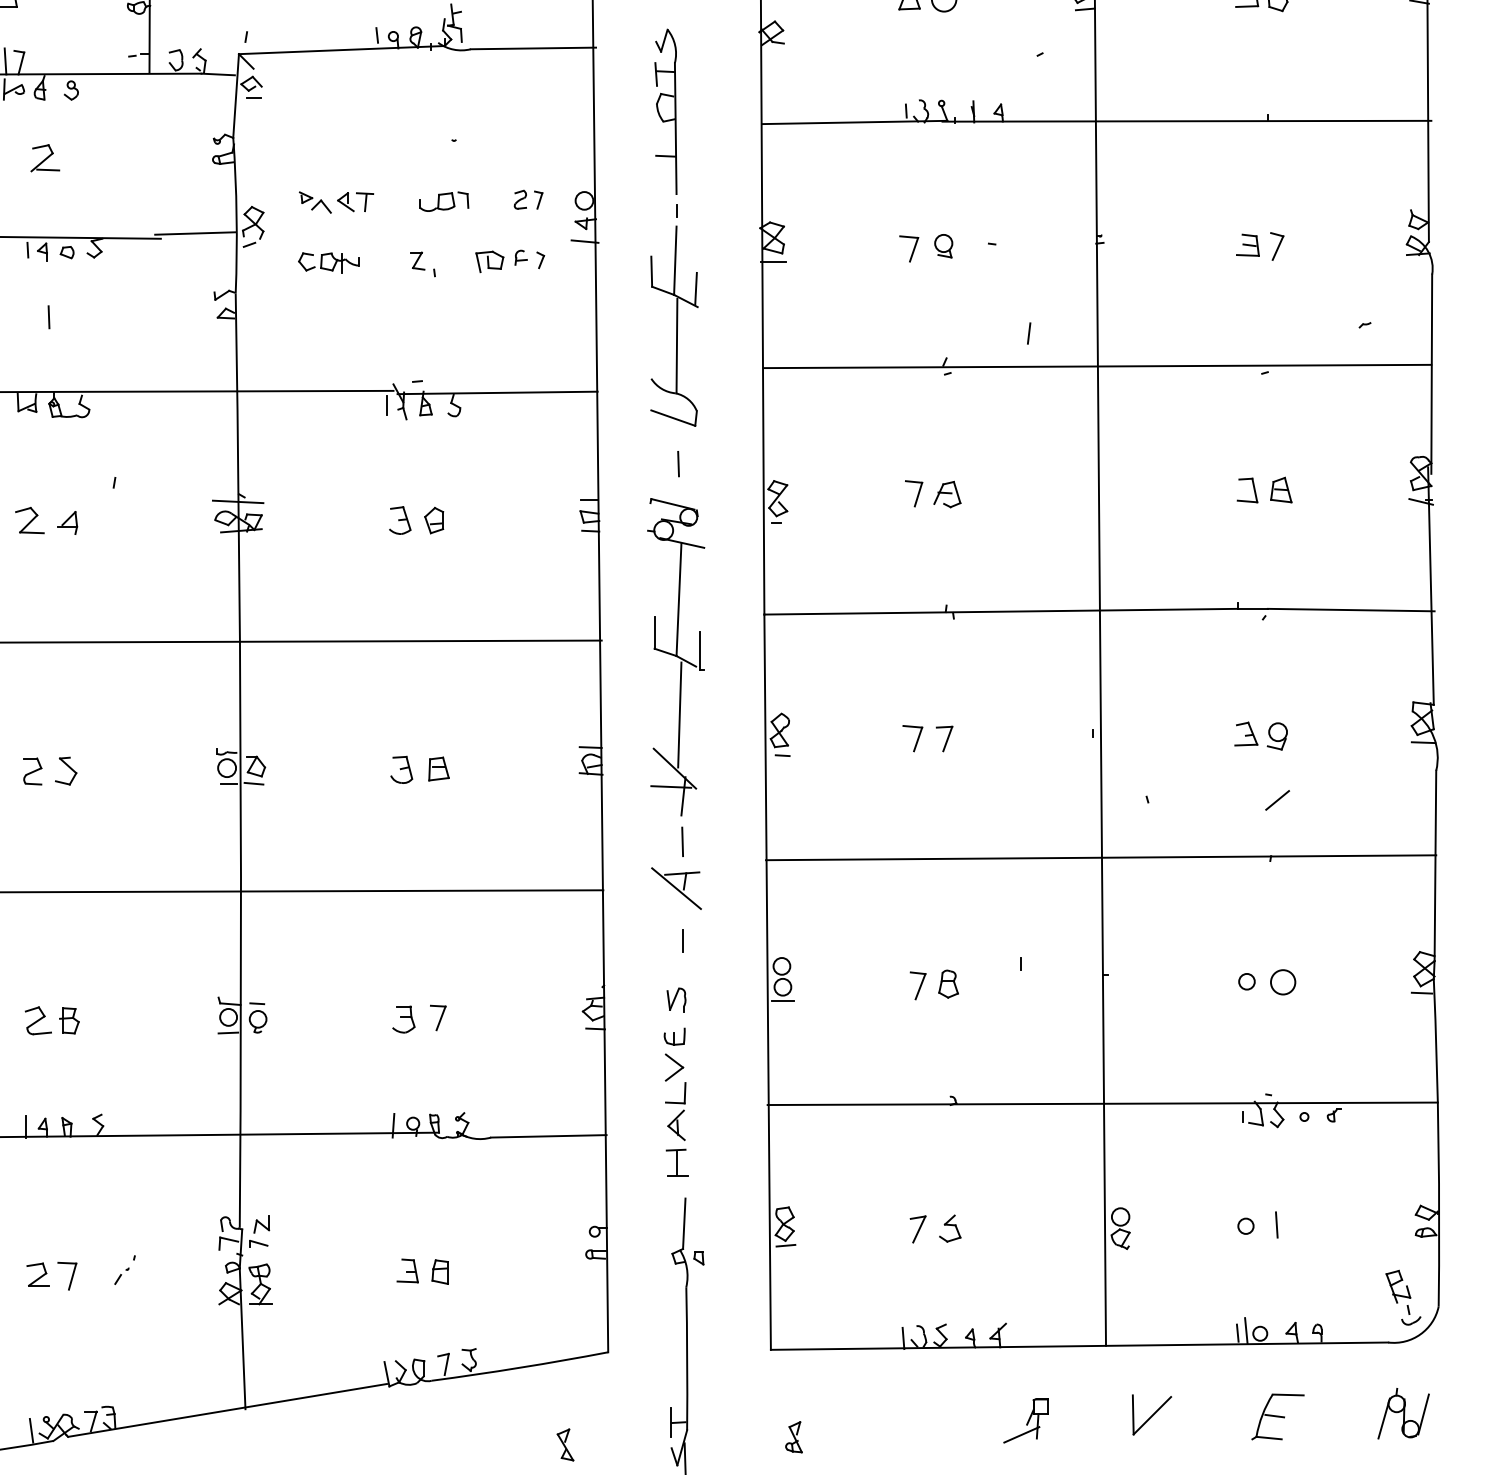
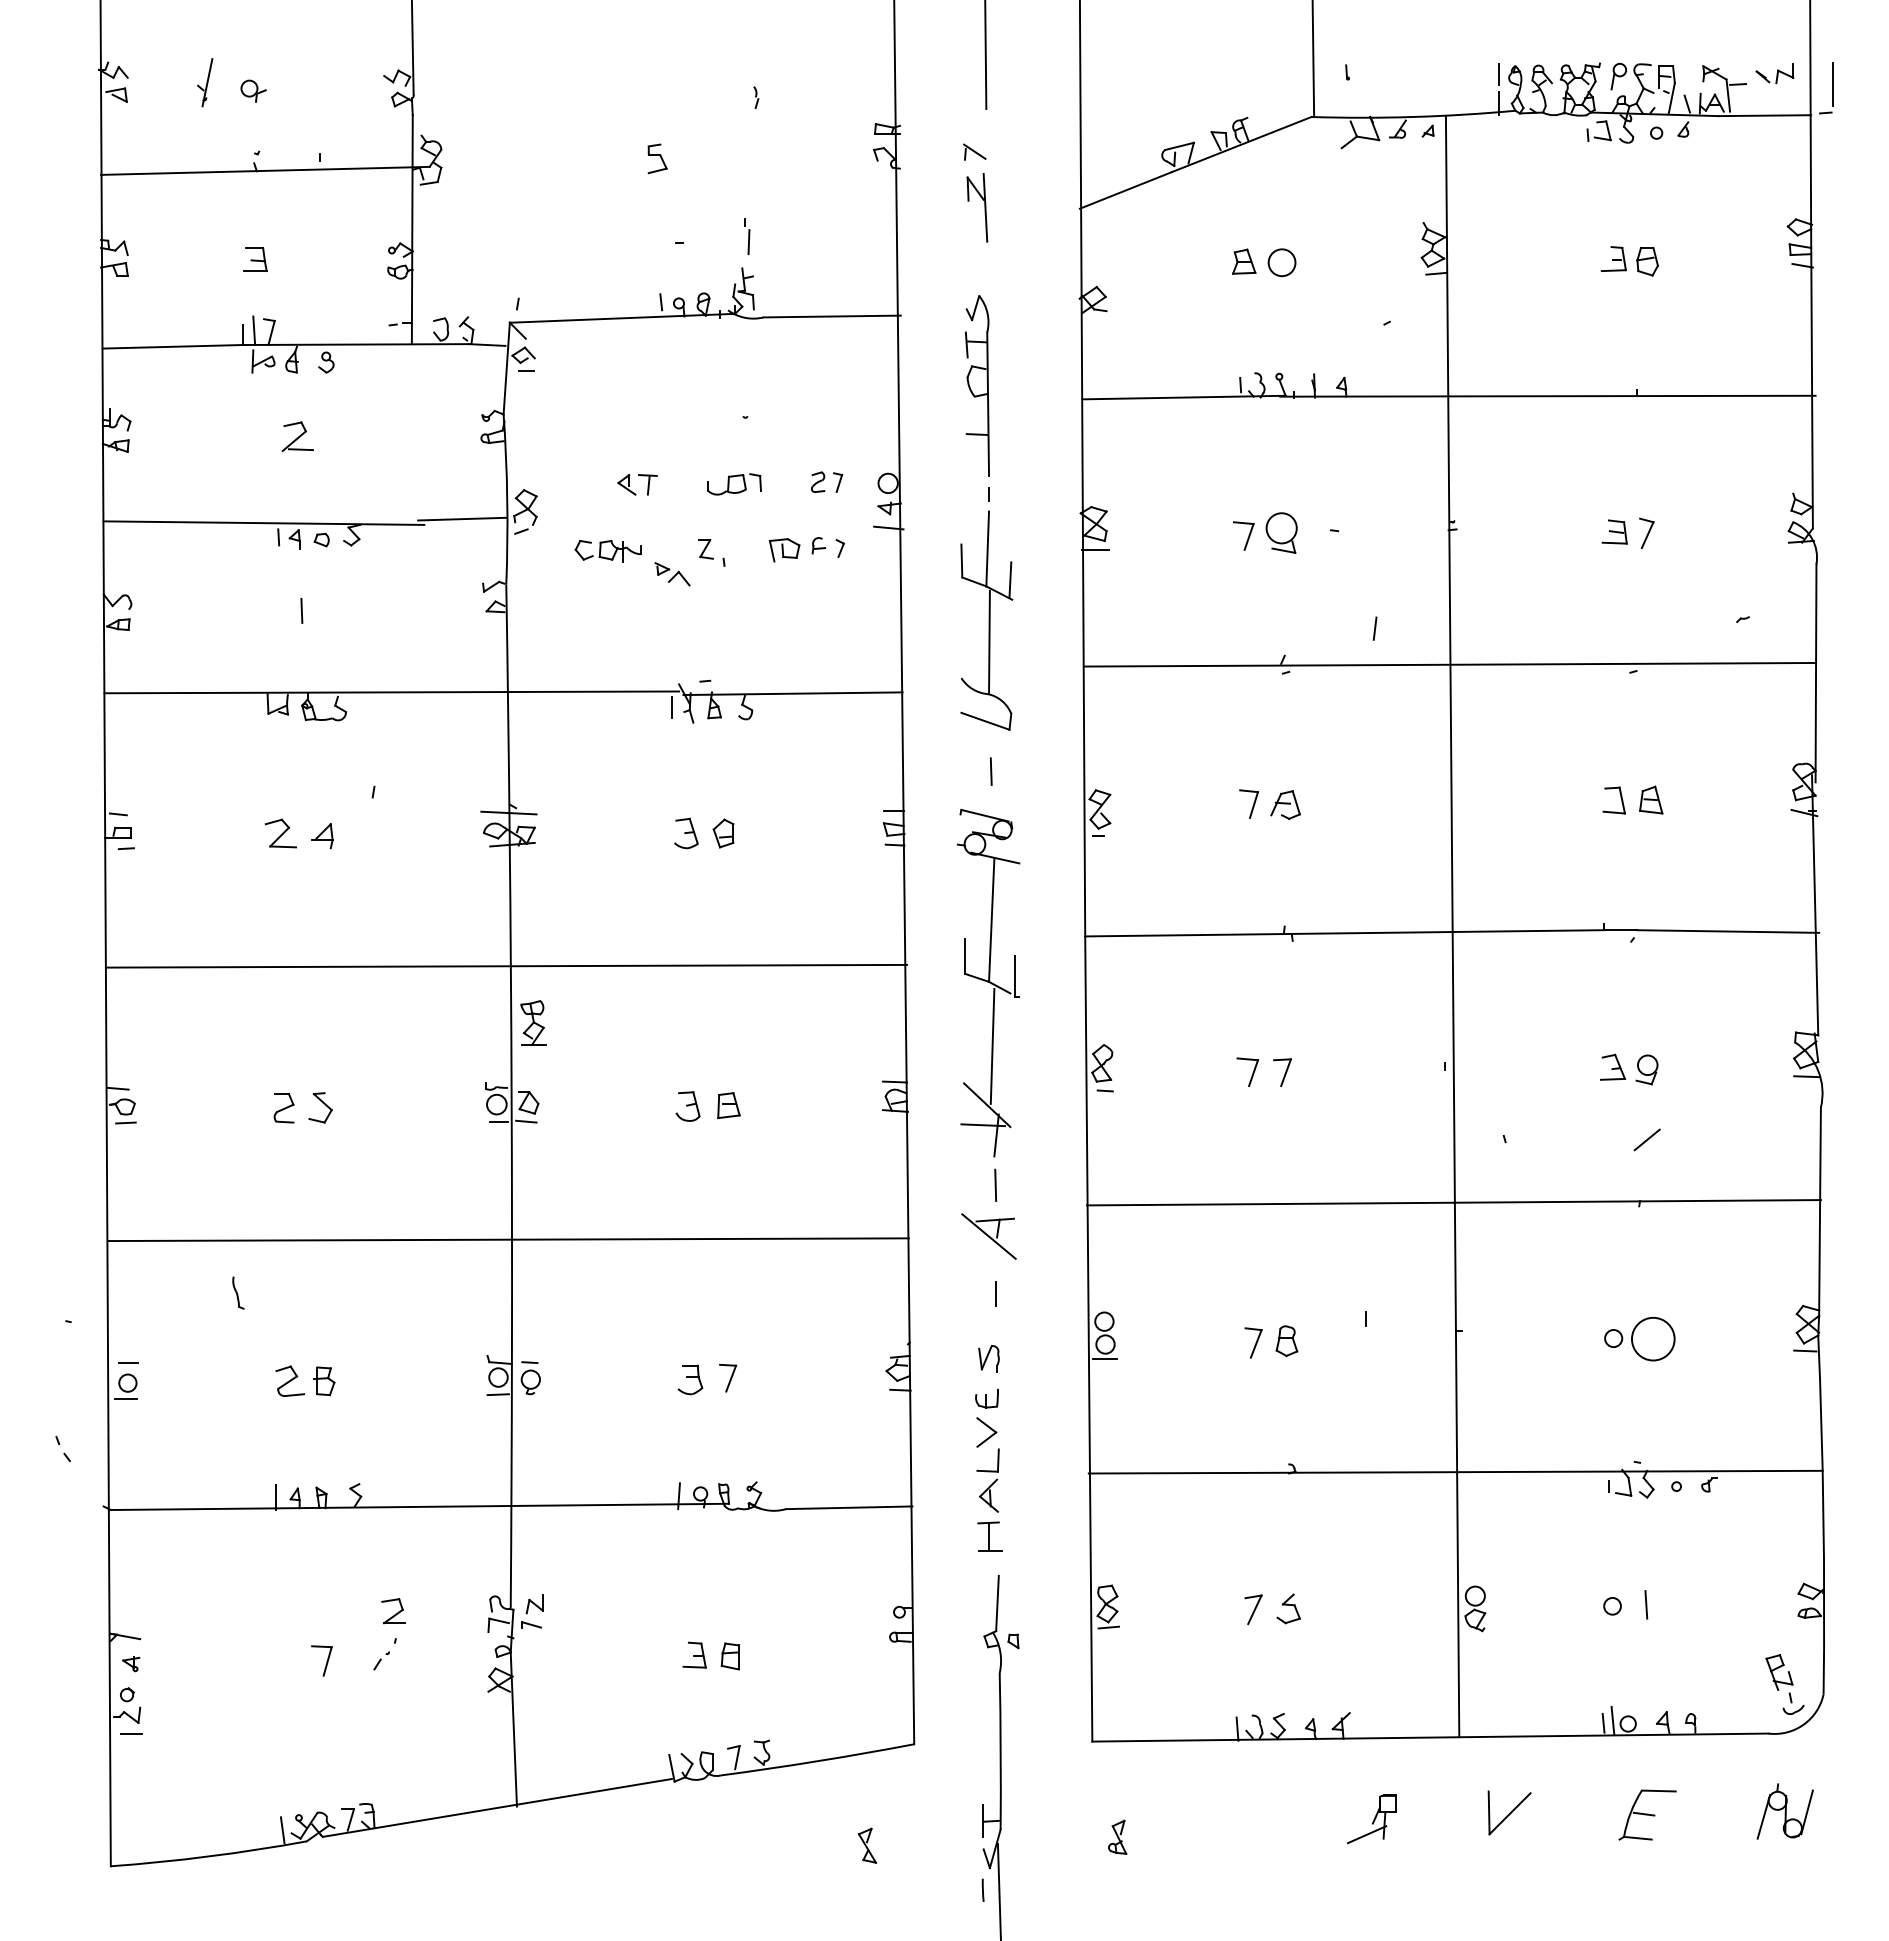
part: (315, 202) -> (672, 574), moved
part: (943, 245) -> (1281, 532), size x1.6
circle: (1282, 981) -> (1652, 1338), size x1.6
part: (37, 1274) -> (393, 1611), moved
part: (260, 1284) -> (533, 1022), moved

